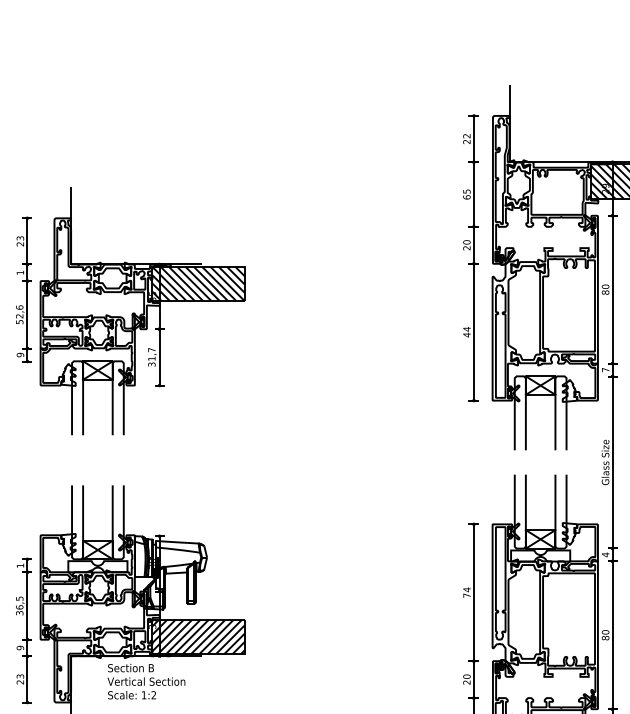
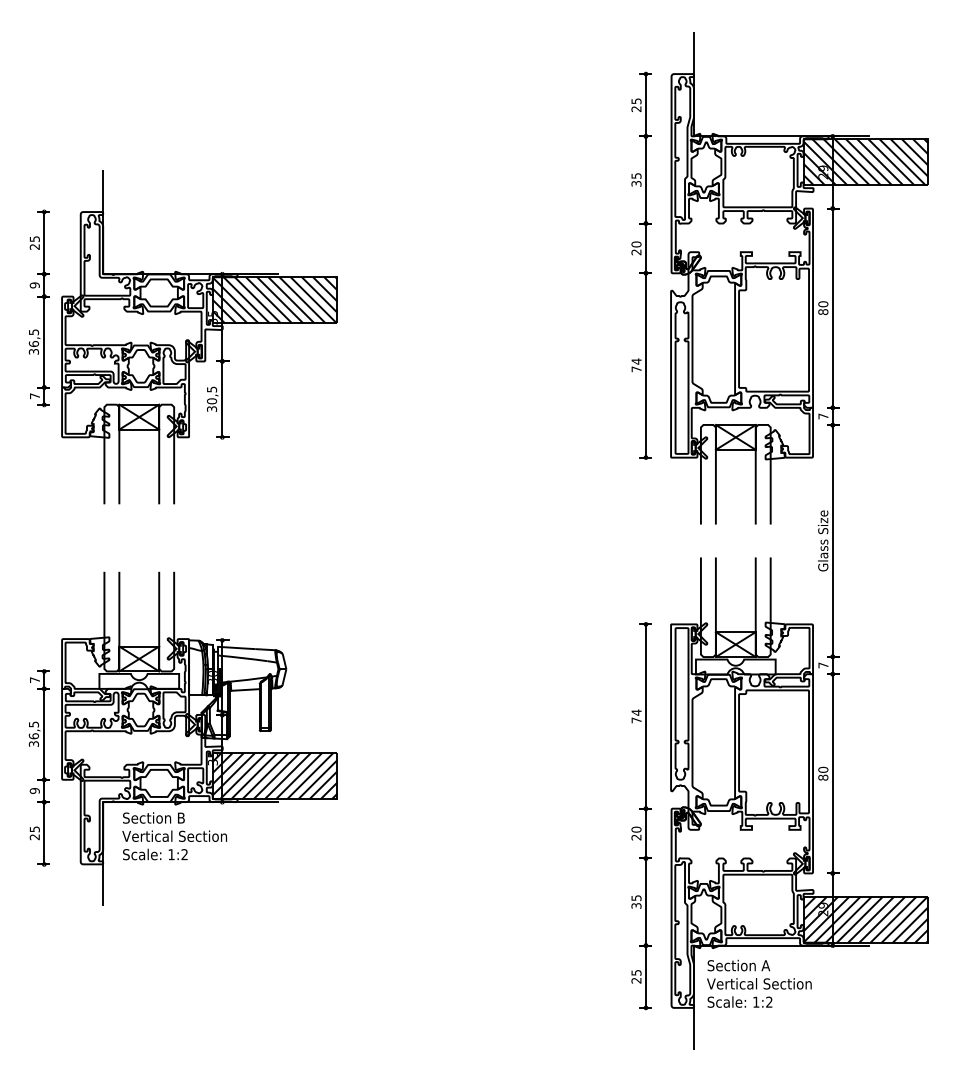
text: (466, 136) -> (636, 101), 22 -> 25
text: (466, 197) -> (636, 183), 65 -> 35
text: (19, 237) -> (33, 238), 23 -> 25
text: (20, 272) -> (34, 285), 1 -> 9
text: (19, 314) -> (33, 341), 52,6 -> 36,5
text: (466, 335) -> (636, 369), 44 -> 74
text: (152, 354) -> (212, 395), 31,7 -> 30,5
text: (20, 355) -> (34, 396), 9 -> 7
text: (605, 554) -> (823, 665), 4 -> 7
text: (20, 565) -> (34, 679), 1 -> 7
text: (19, 675) -> (33, 828), 23 -> 25
text: (146, 681) -> (174, 836), moved

